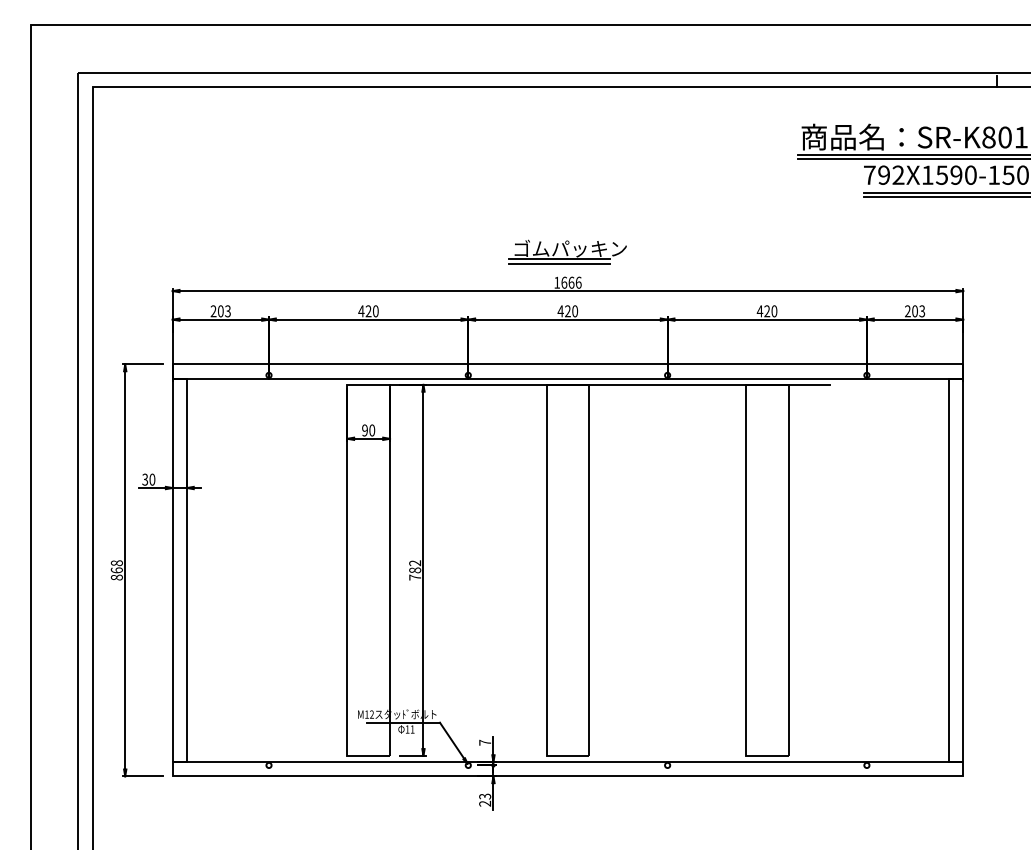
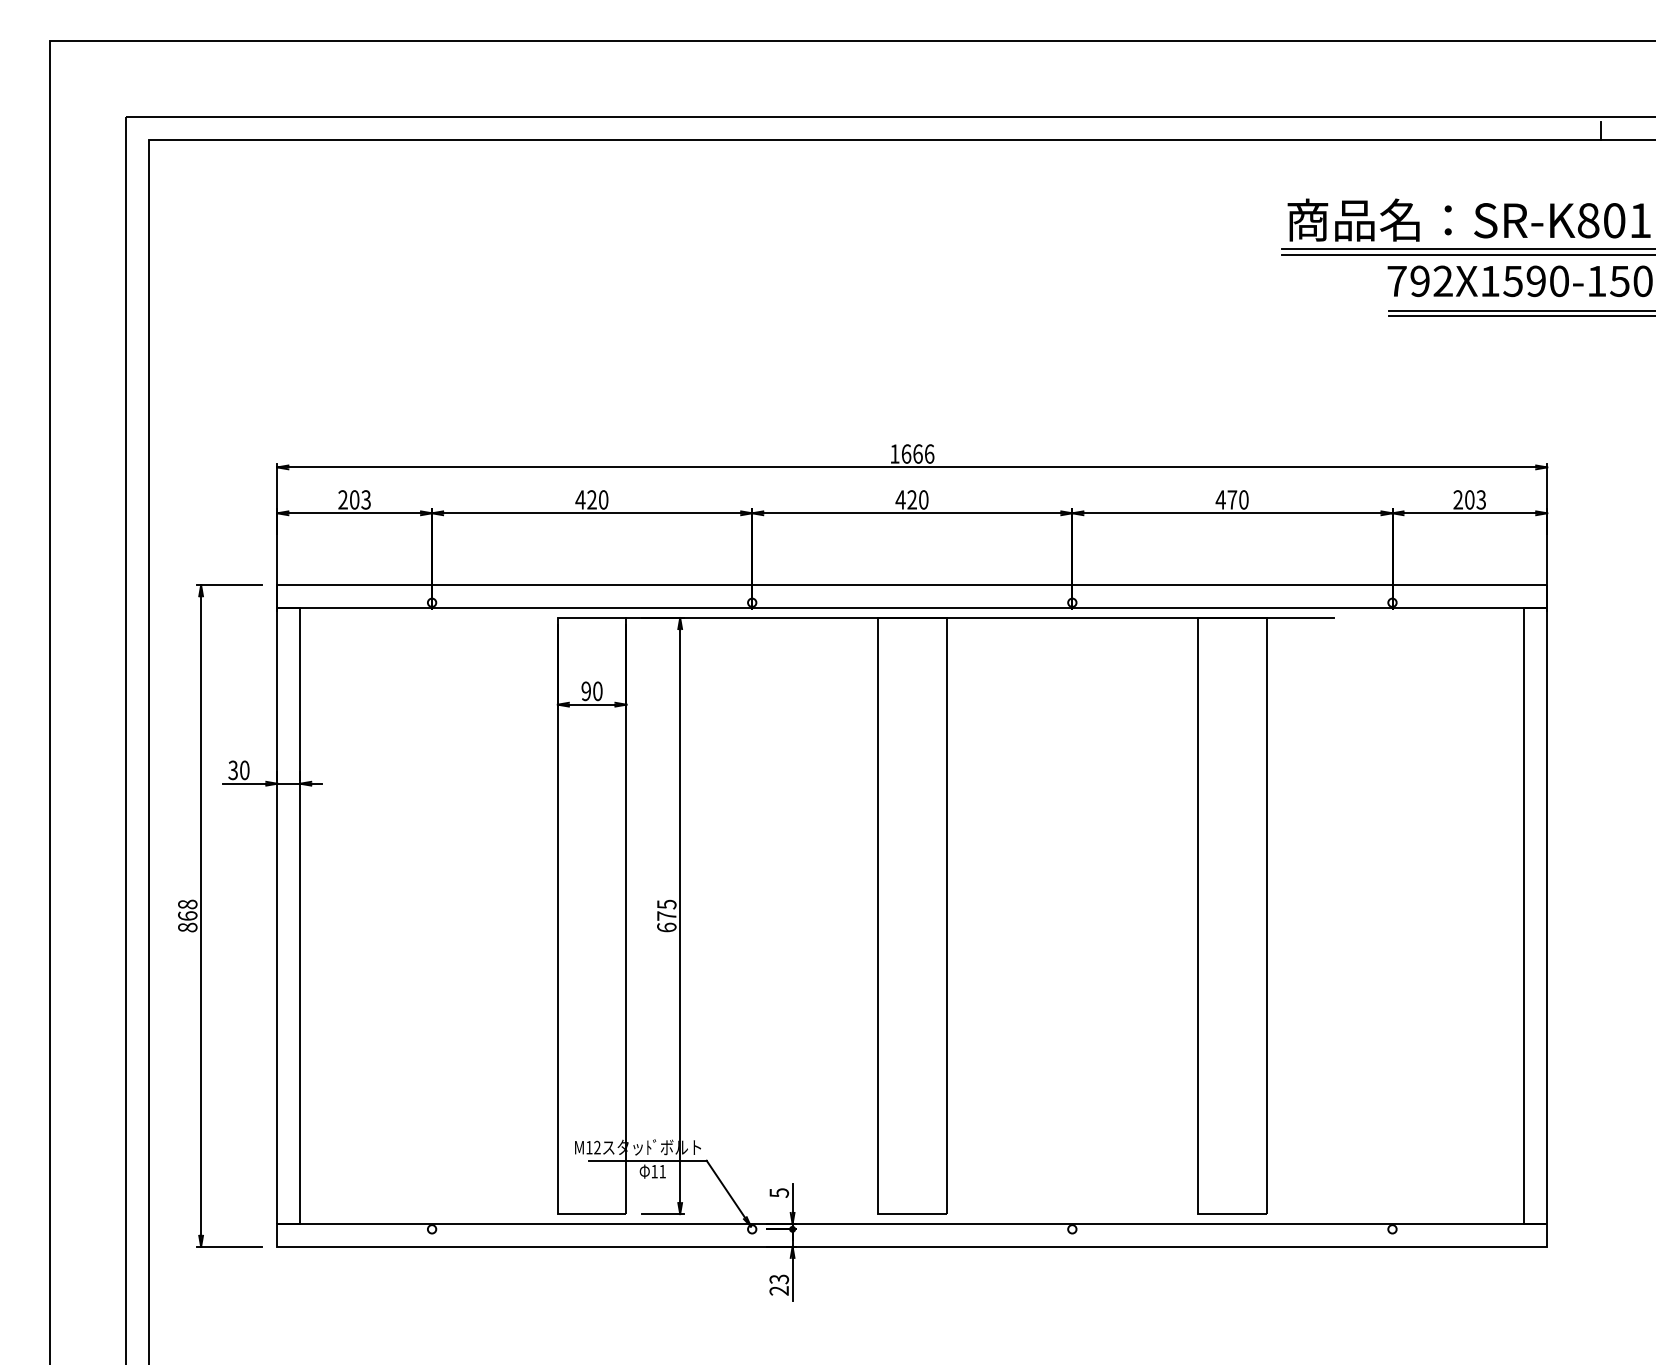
part: (567, 251) -> (911, 403), removed
text: (767, 311) -> (1232, 500), 420 -> 470
text: (415, 570) -> (667, 916), 782 -> 675
text: (485, 742) -> (779, 1192), 7 -> 5

